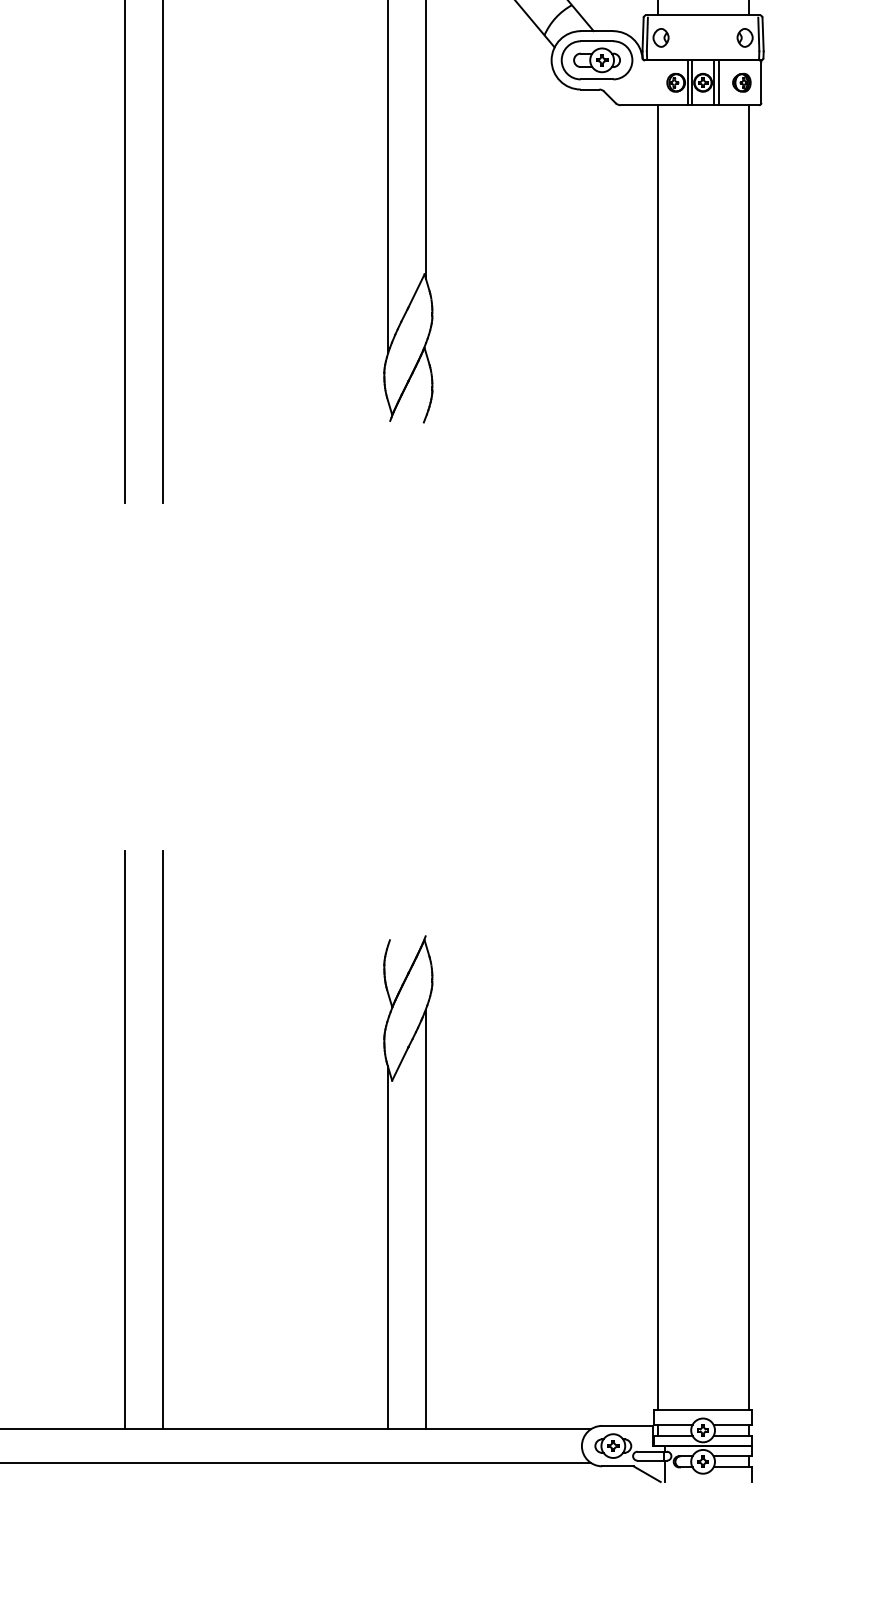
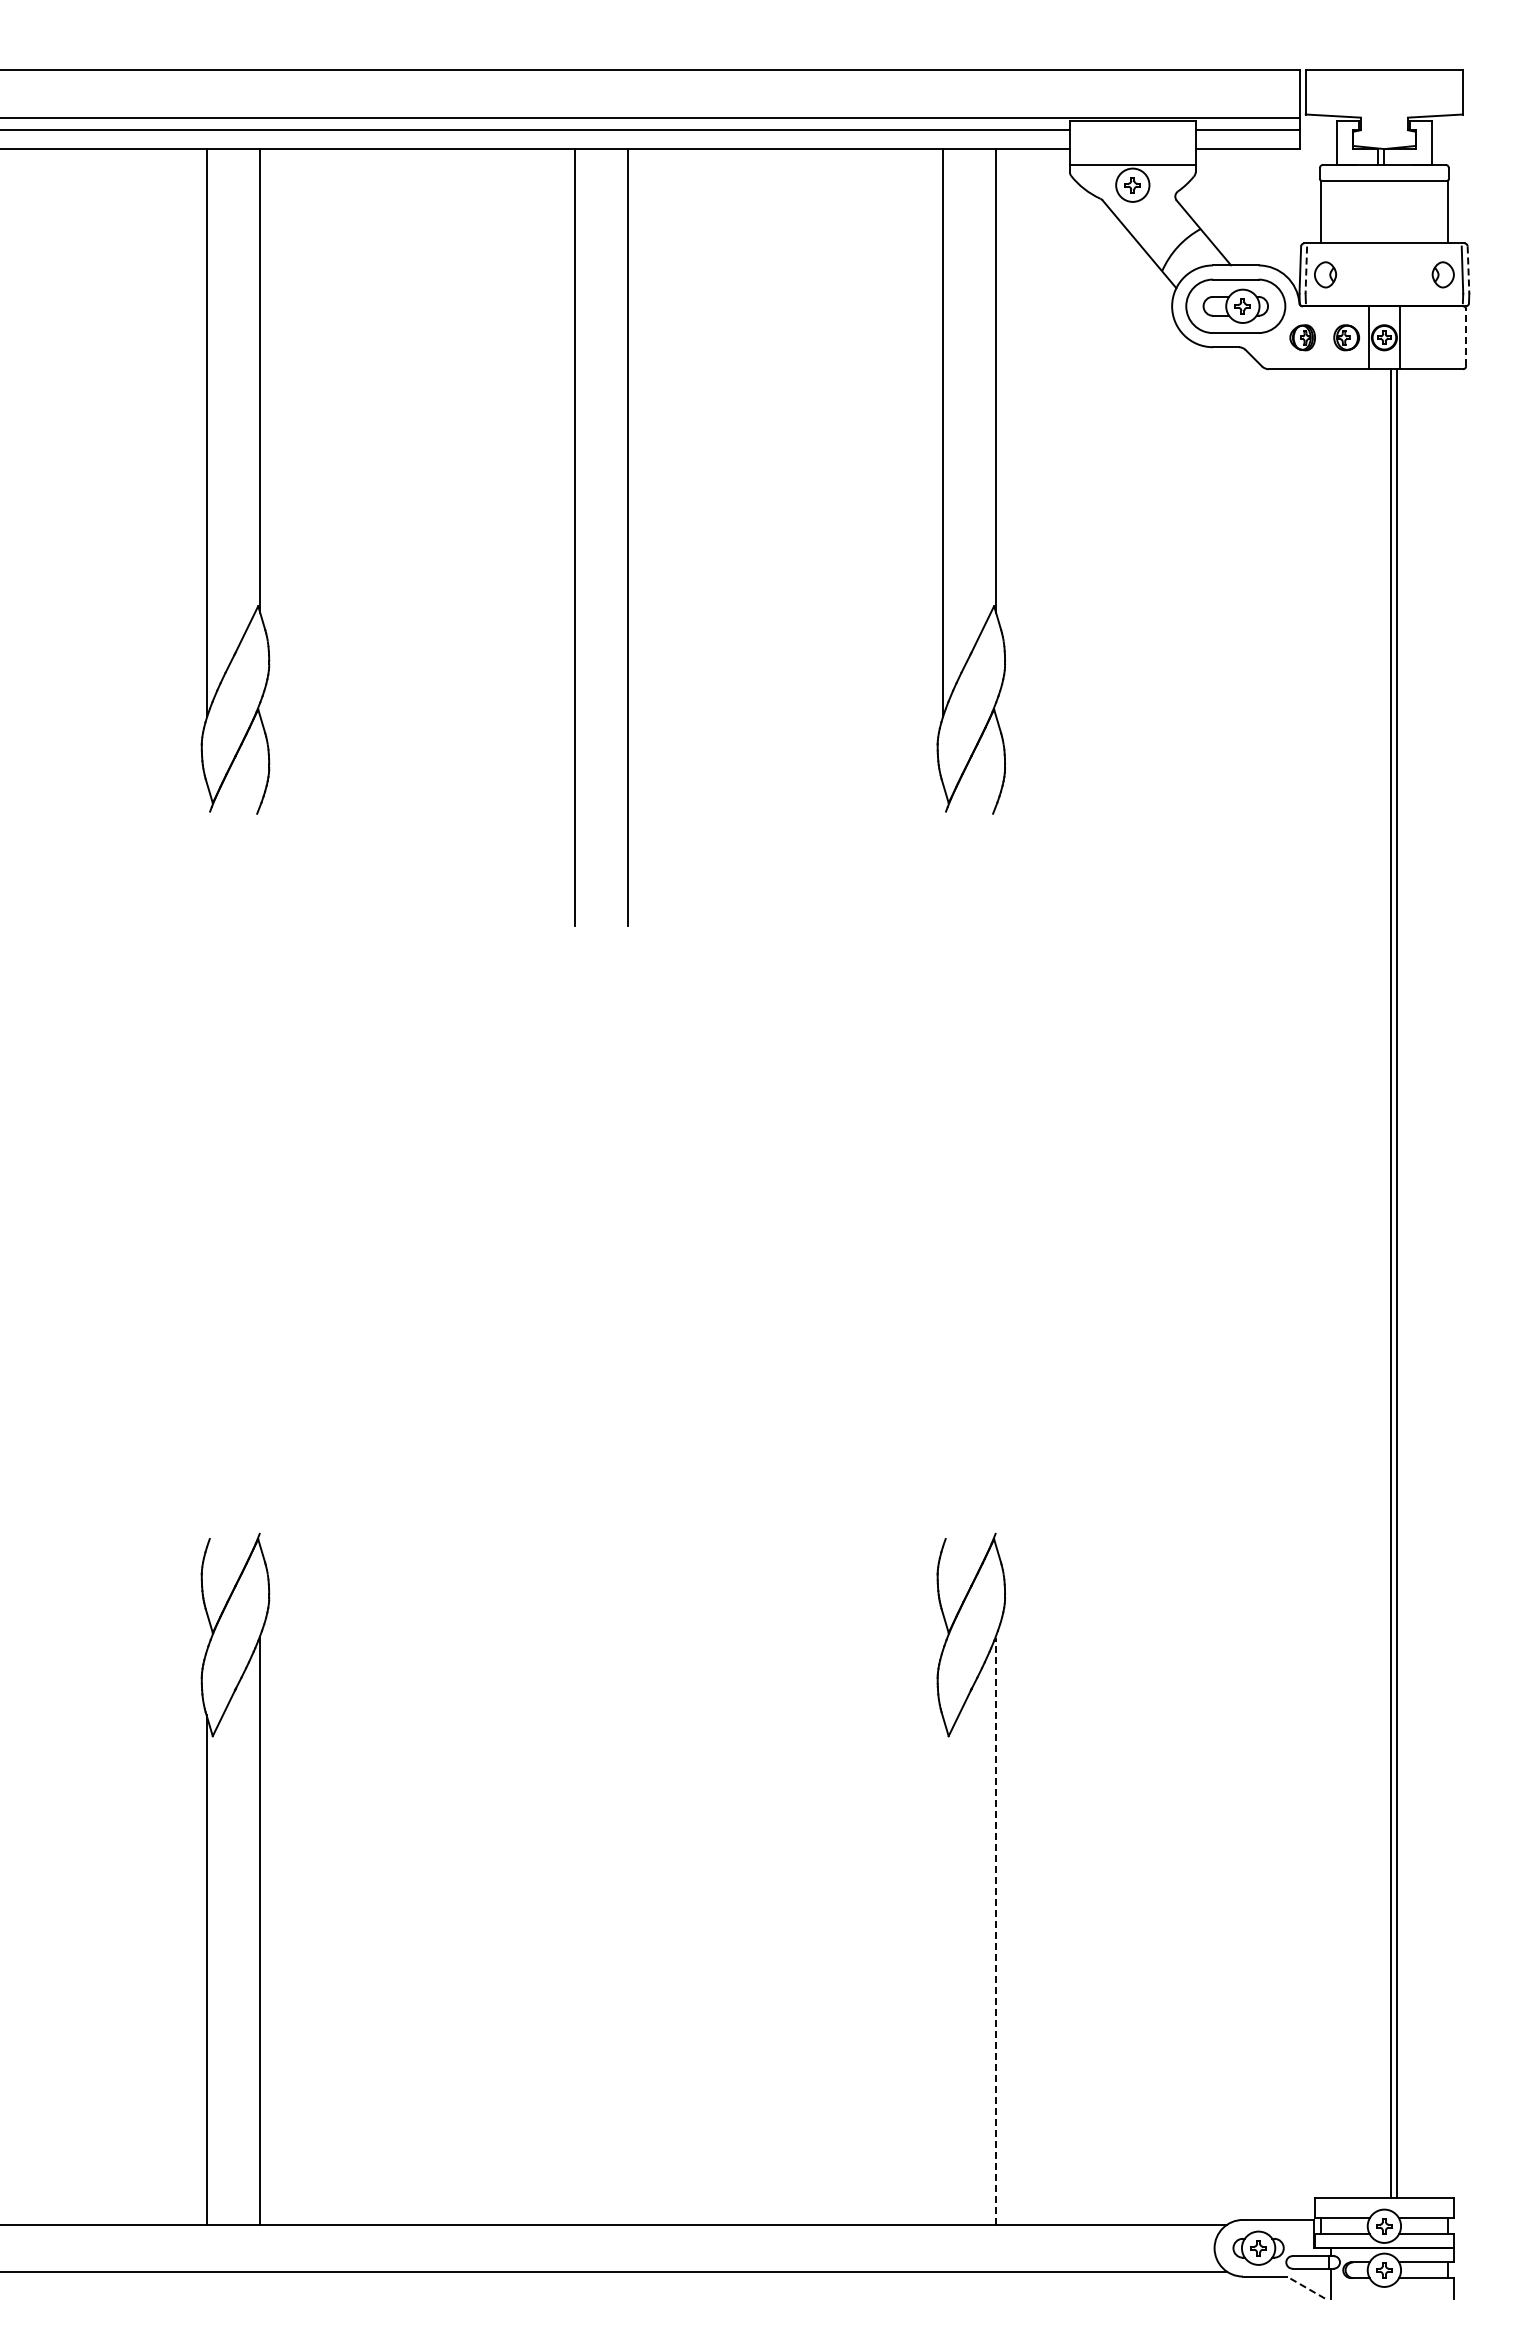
line: (647, 34) -> (1306, 270), solid -> dashed
line: (763, 34) -> (1468, 270), solid -> dashed
line: (687, 82) -> (1362, 337), removed
line: (718, 82) -> (1406, 337), removed
part: (741, 82) -> (1302, 337), moved
line: (761, 82) -> (1466, 337), solid -> dashed
line: (657, 757) -> (1390, 1283), moved
line: (748, 757) -> (1397, 1283), moved
line: (125, 1140) -> (574, 1819), removed
line: (163, 1140) -> (628, 1819), removed
line: (426, 1220) -> (996, 1931), solid -> dashed
line: (387, 1247) -> (942, 1969), removed
line: (646, 1474) -> (1305, 2287), solid -> dashed

